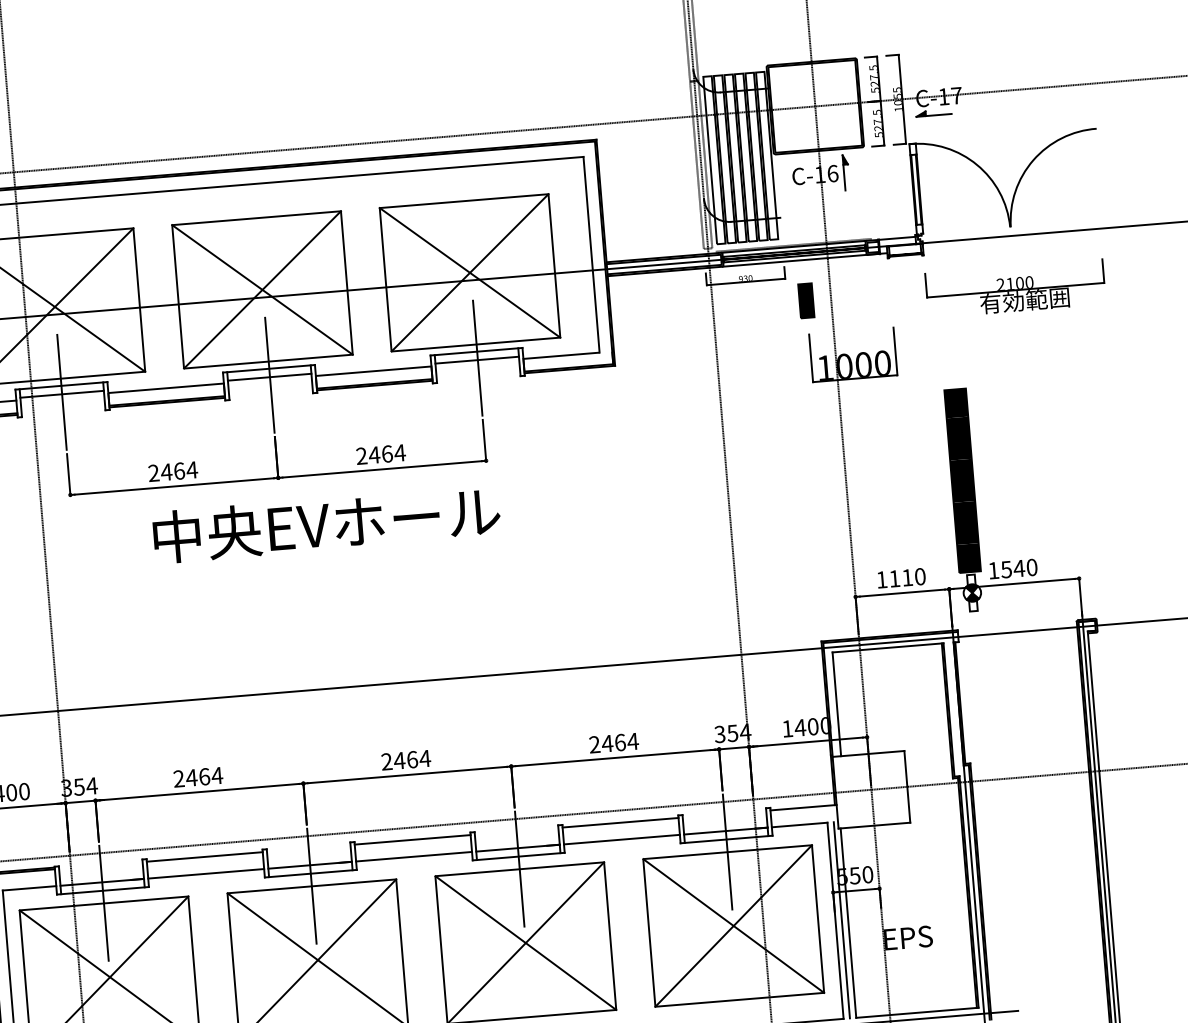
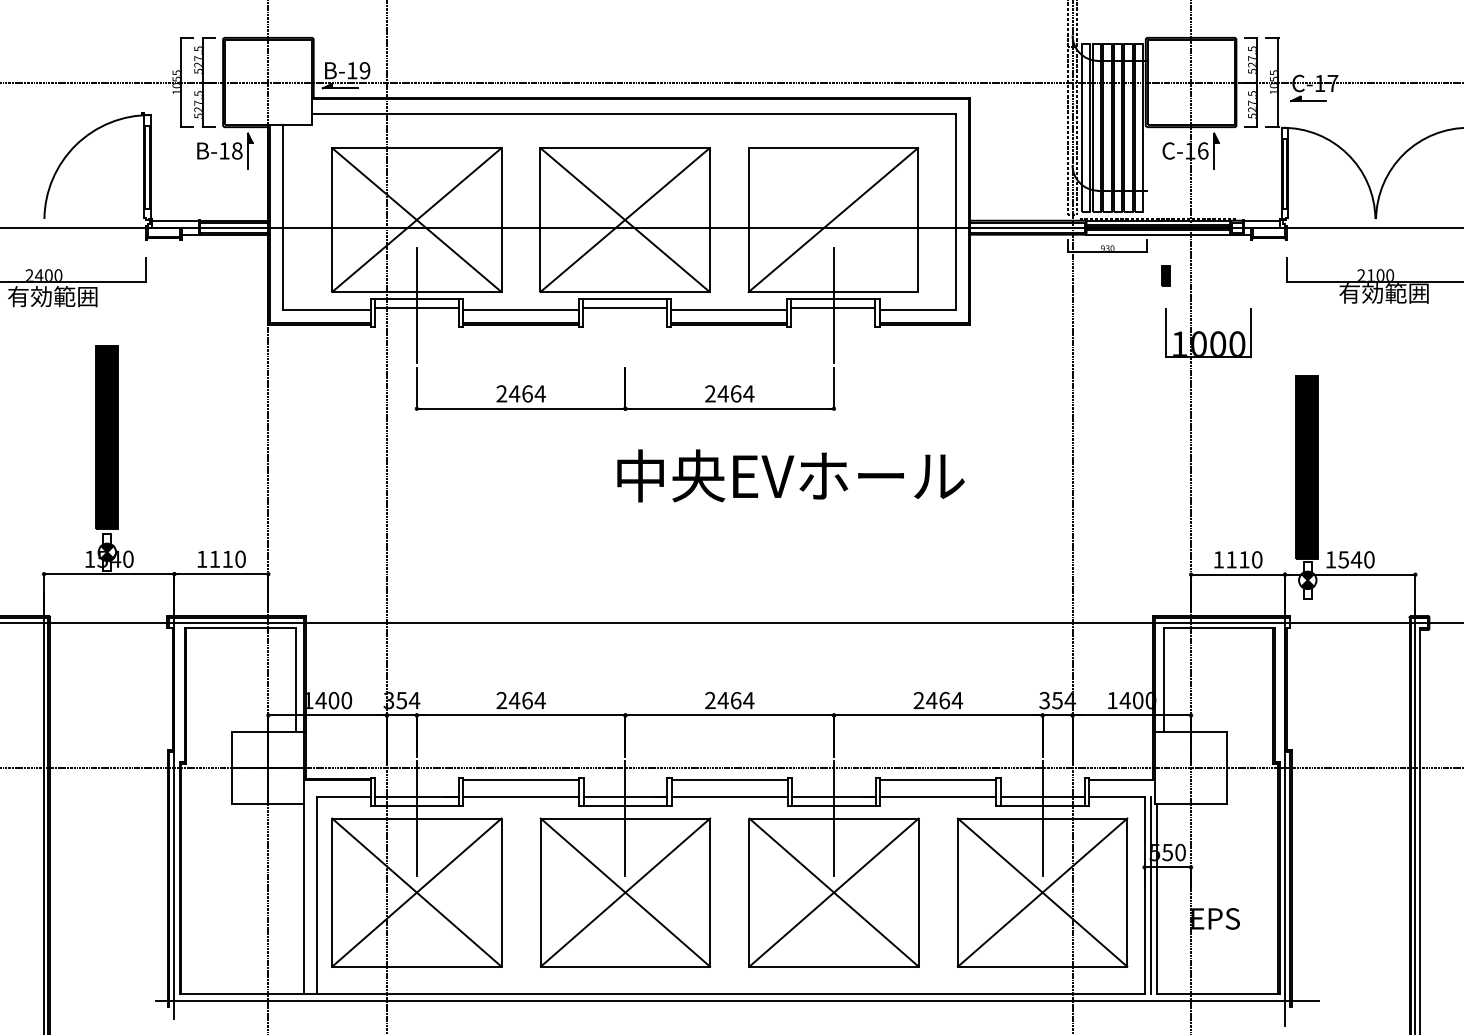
line: (470, 273) -> (833, 220), removed
part: (805, 300) -> (1165, 275), size x0.6
line: (269, 375) -> (625, 305), removed
text: (326, 523) -> (790, 475), moved

